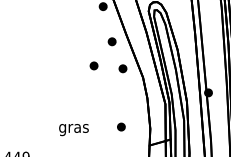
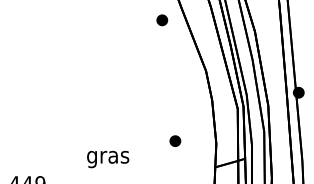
part: (93, 65) -> (135, 53), removed
part: (122, 68) -> (176, 58), removed
text: (73, 130) -> (107, 160), moved

